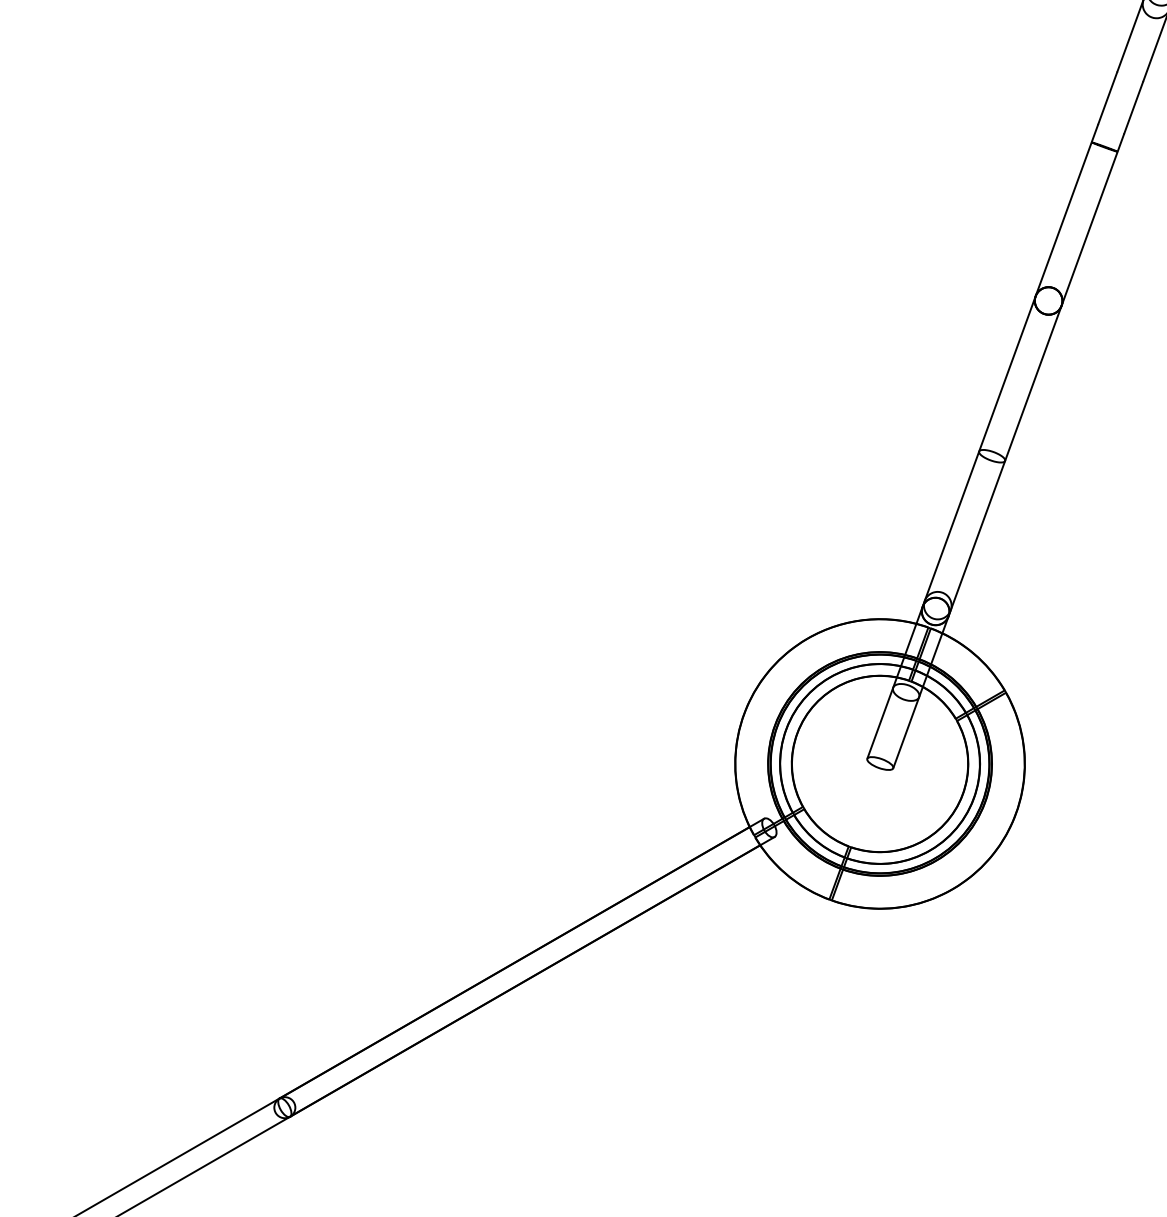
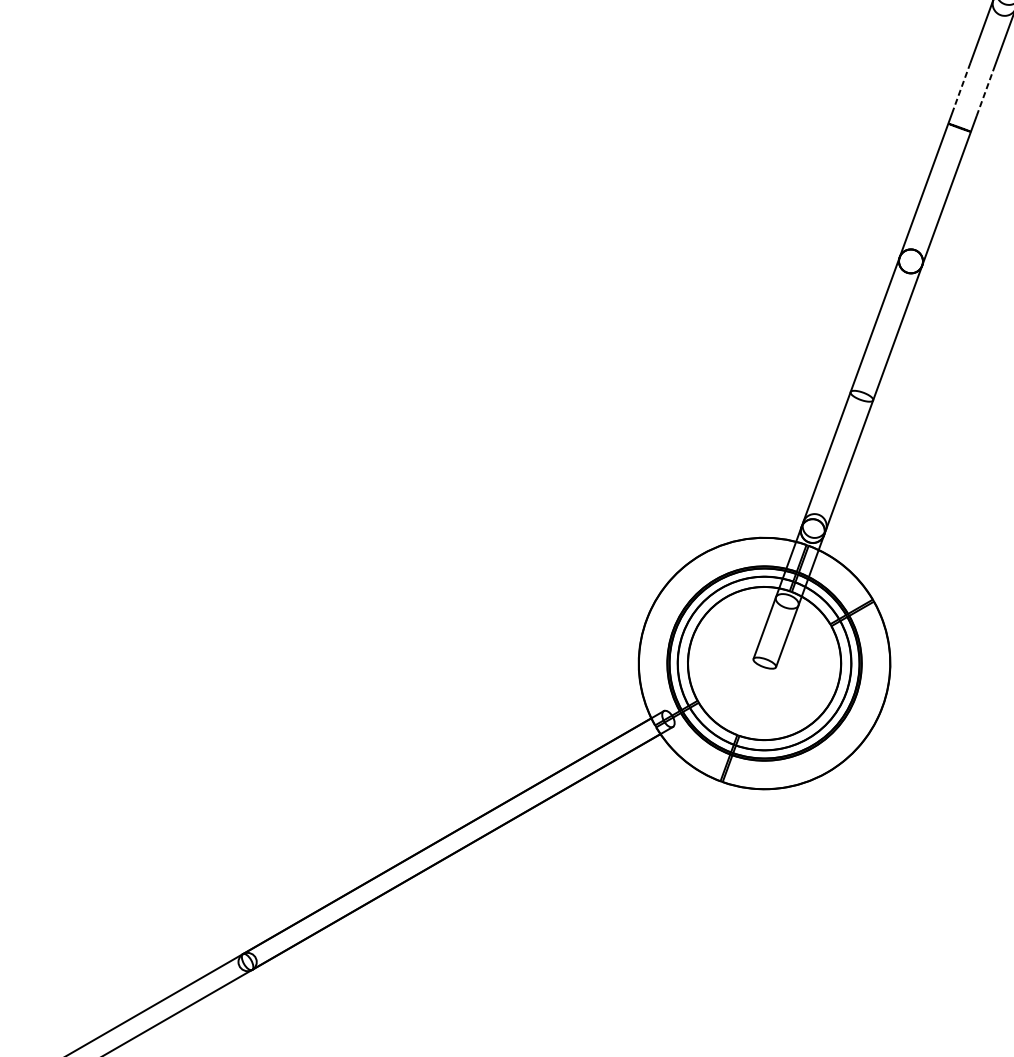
line: (1107, 98) -> (962, 85), solid -> dashed
line: (1133, 107) -> (984, 93), solid -> dashed

